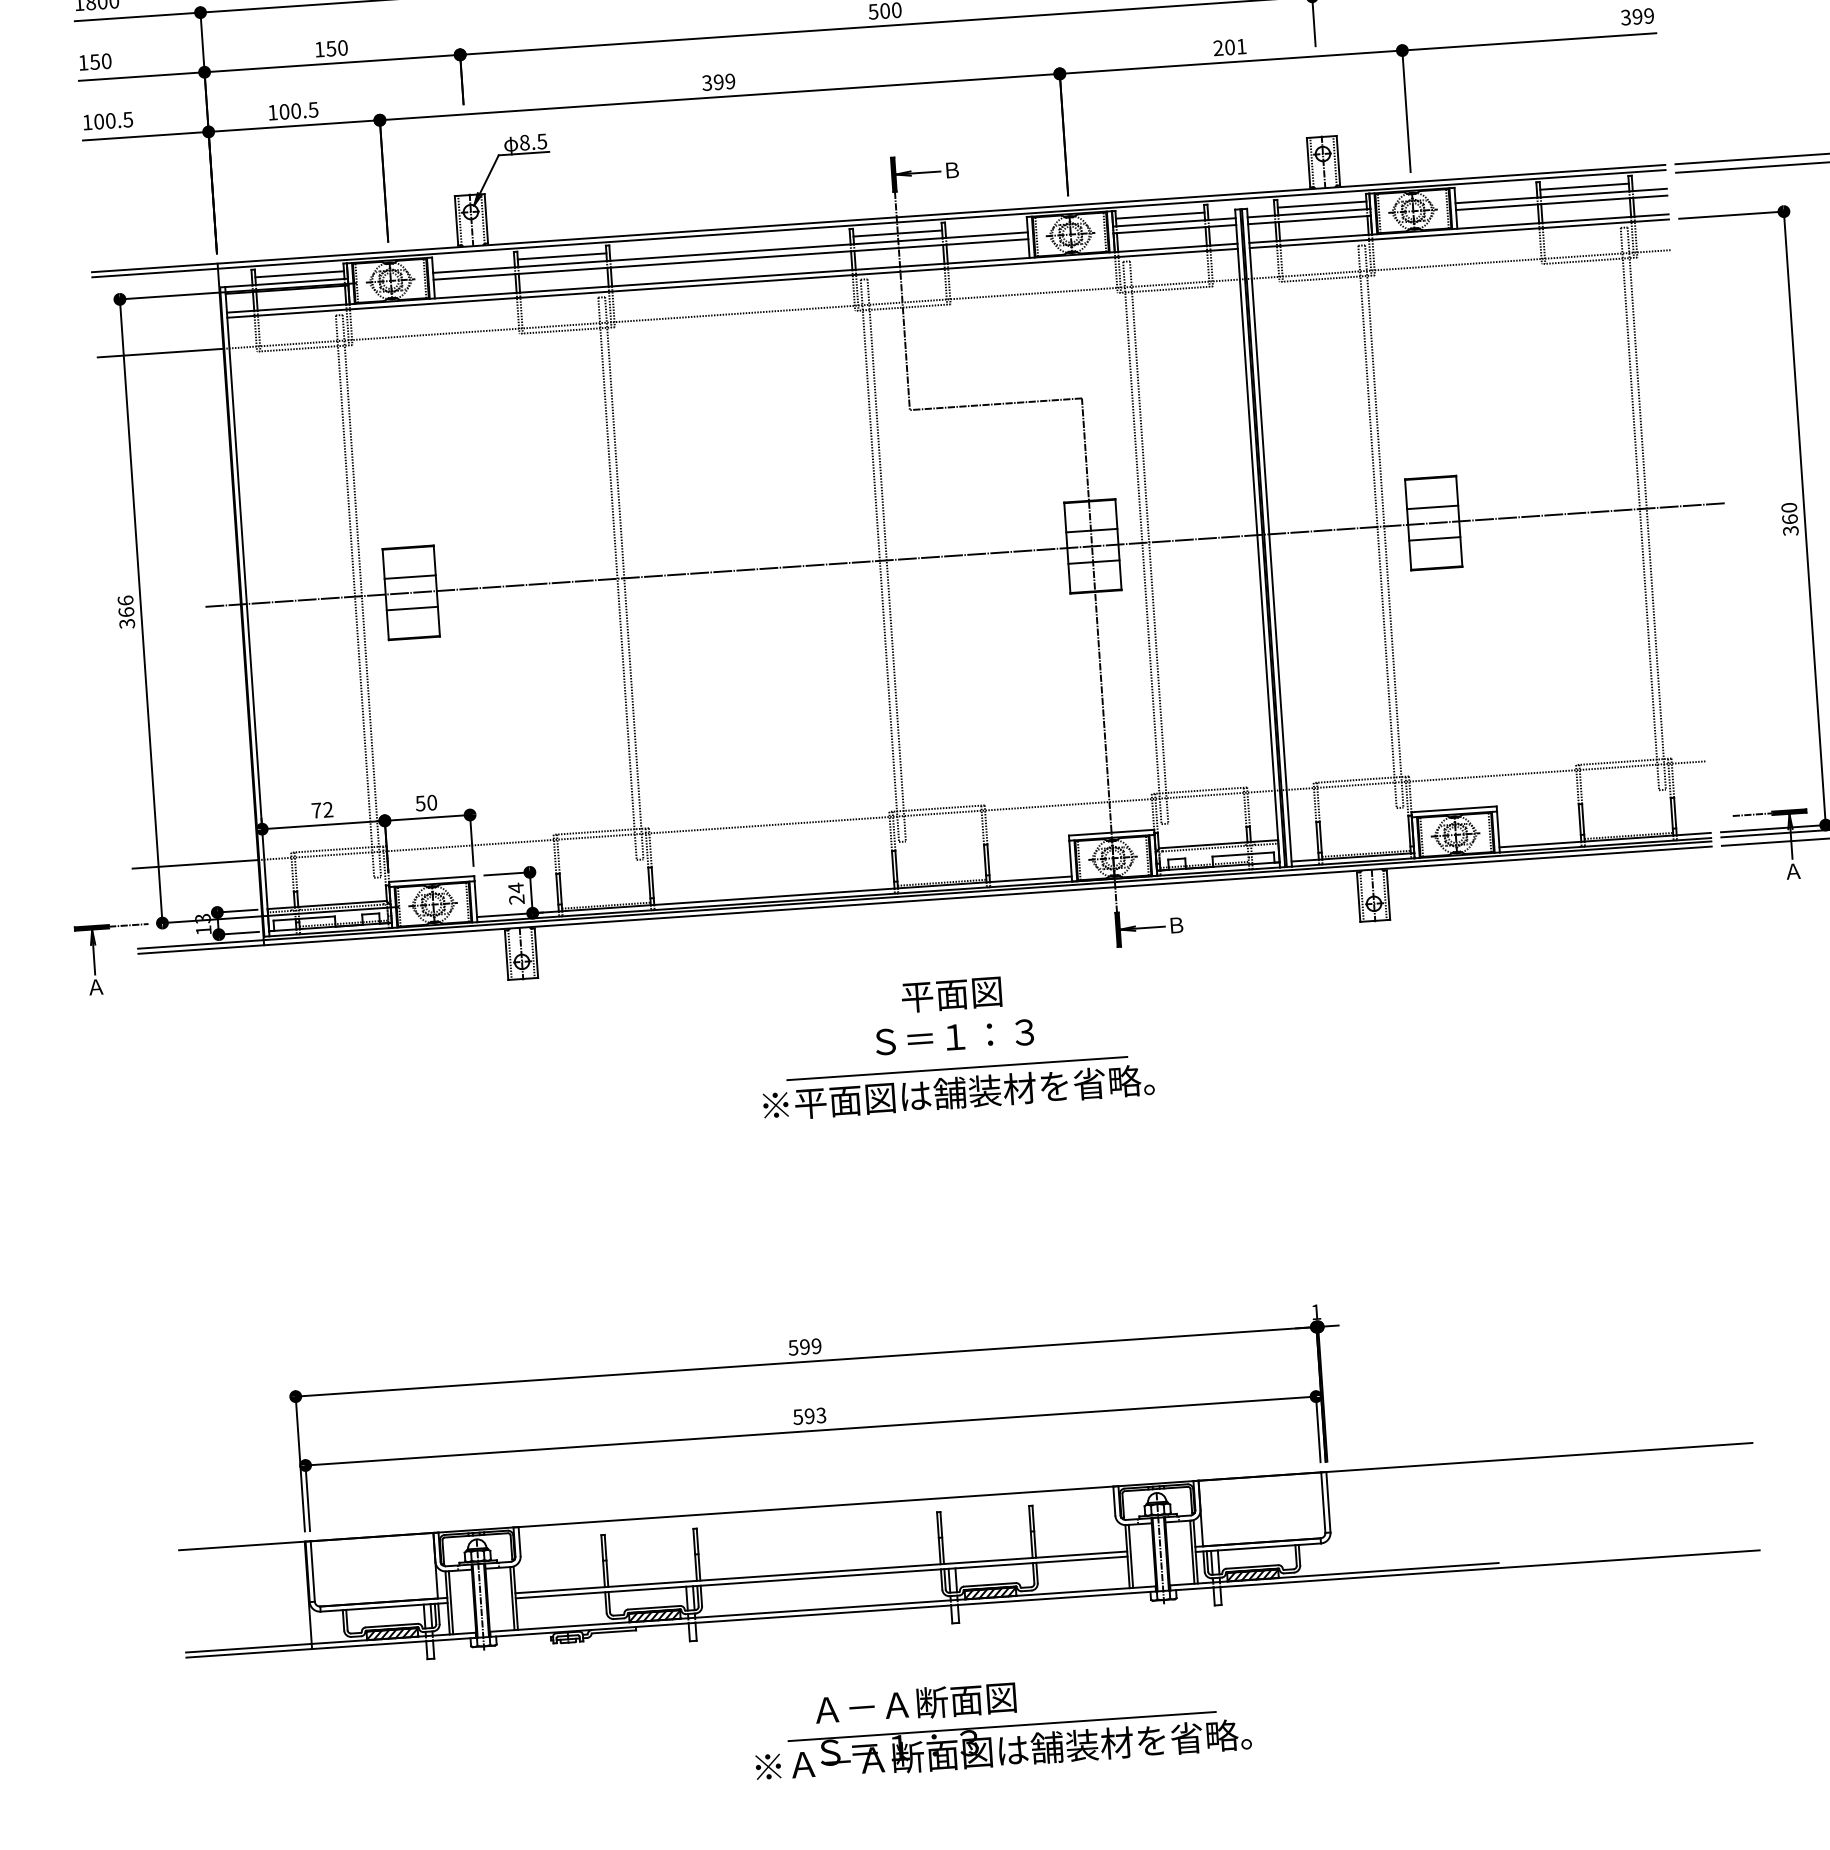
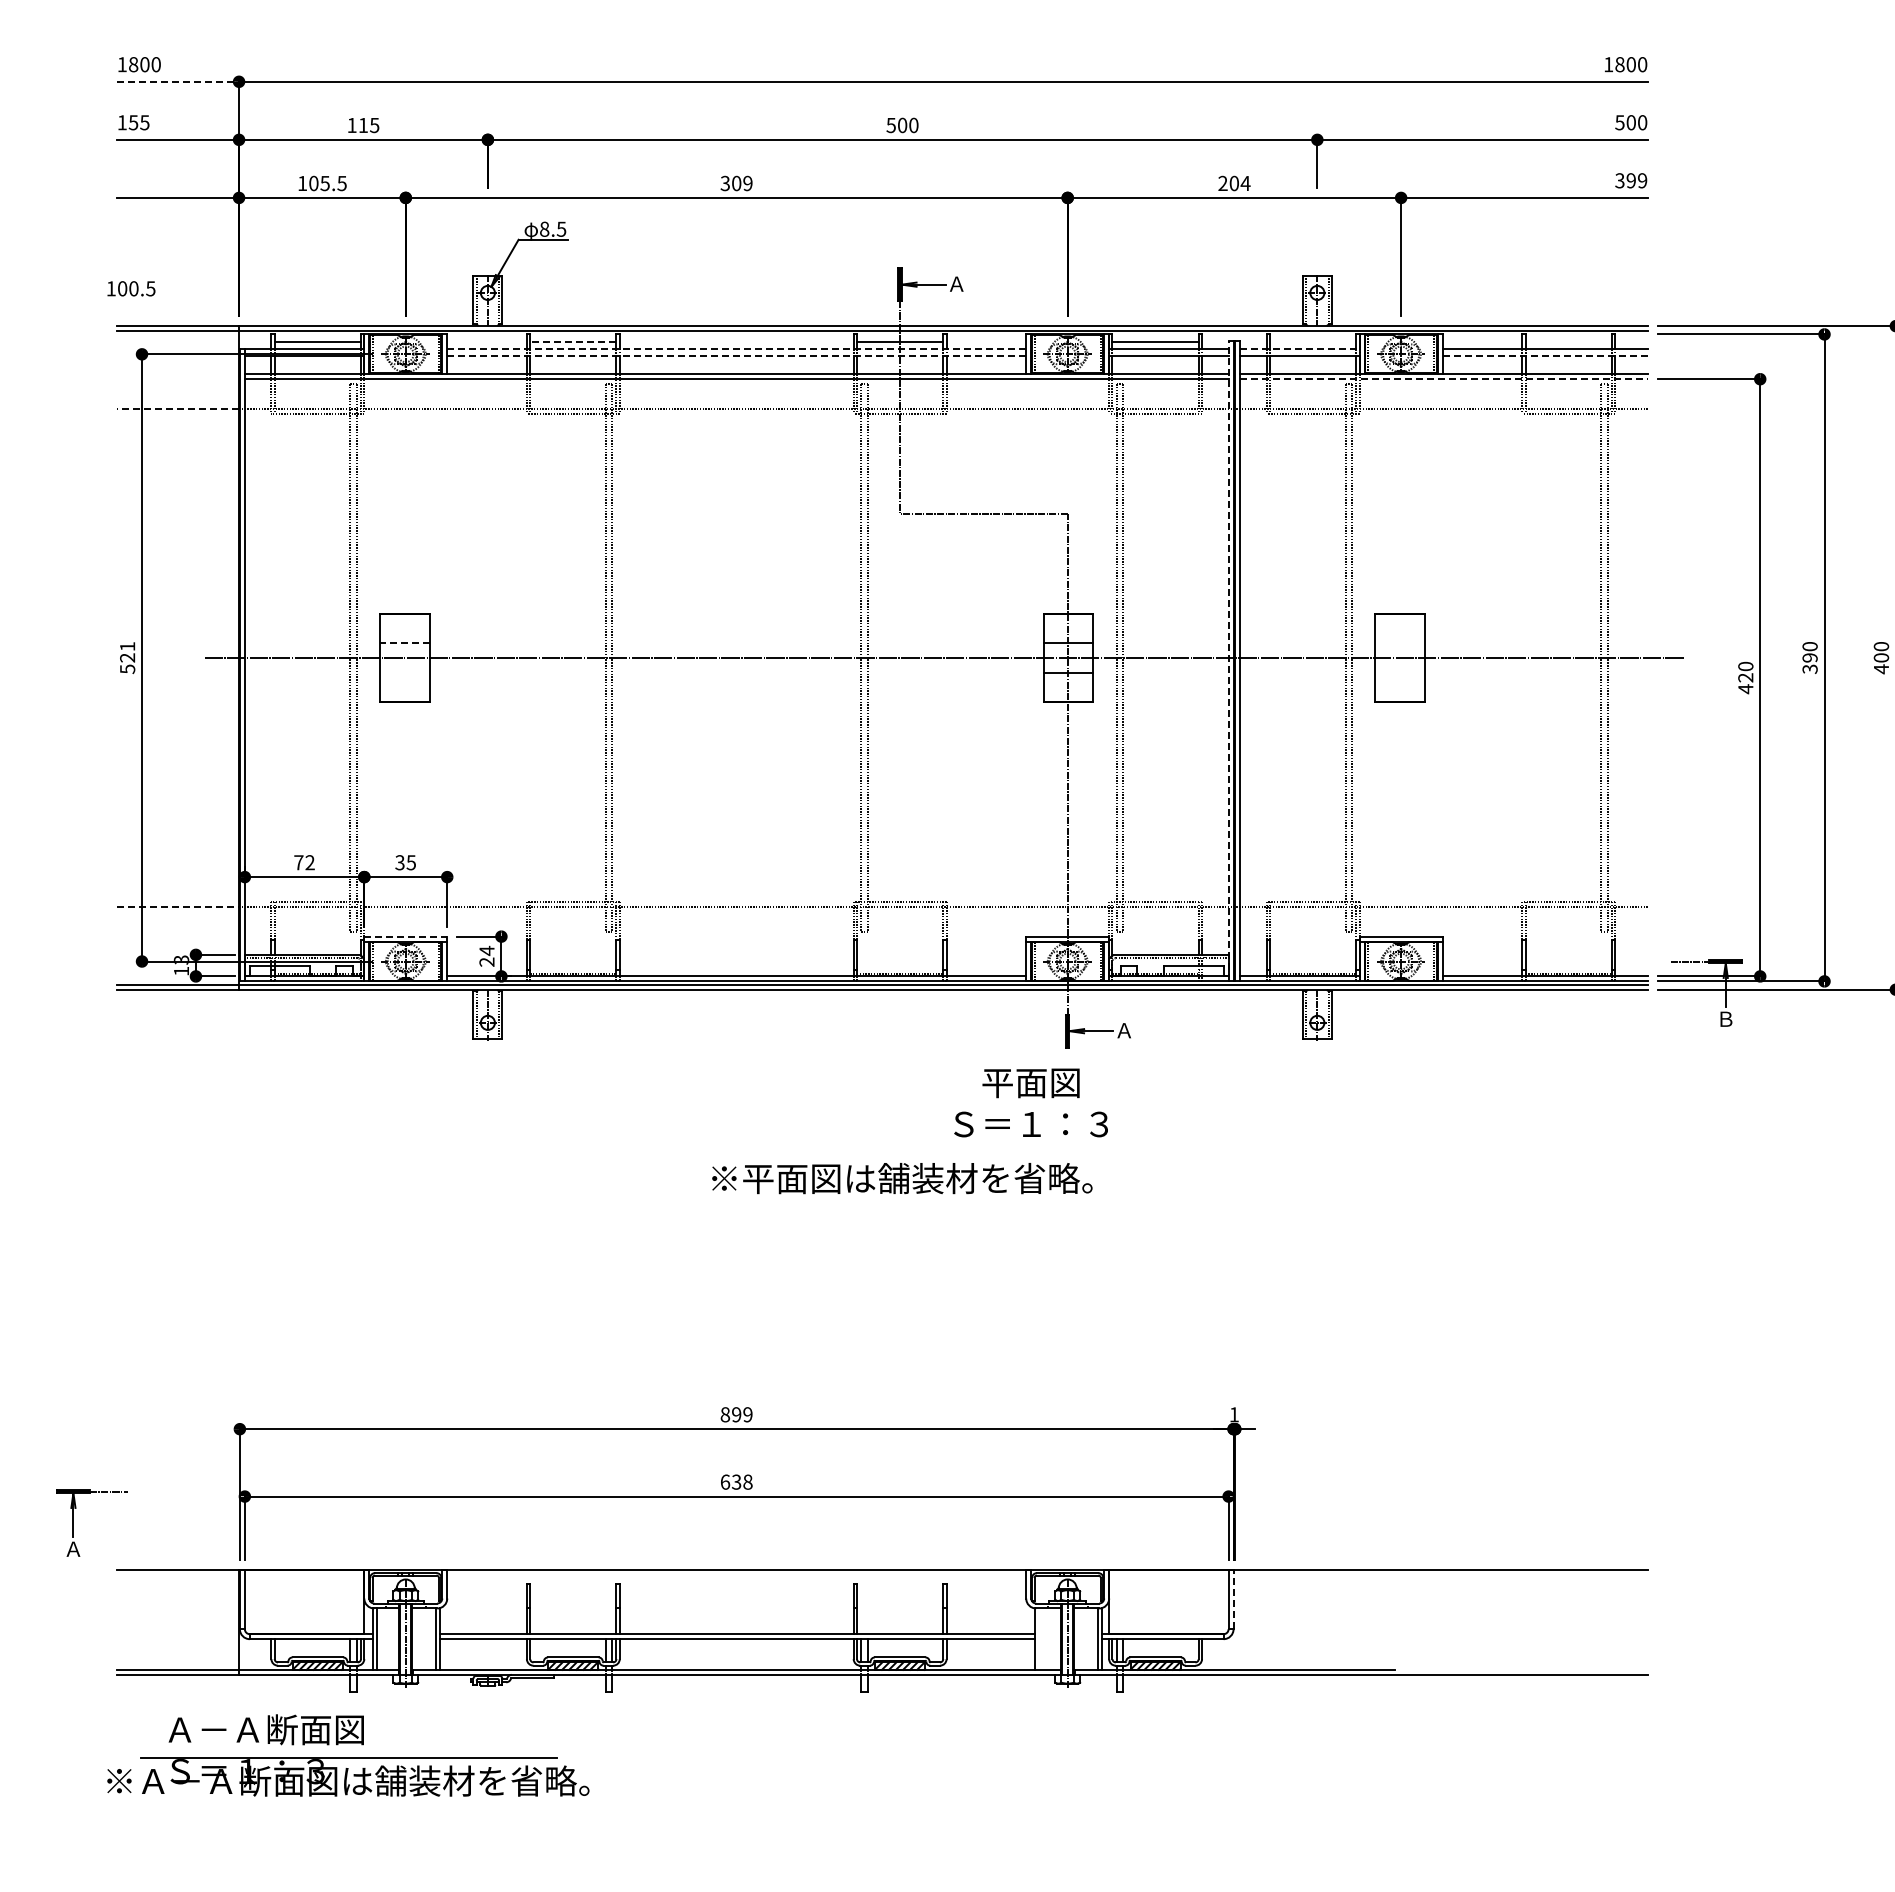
line: (138, 16) -> (178, 81), solid -> dashed
text: (1241, 46) -> (1245, 183), 201 -> 204
text: (336, 48) -> (368, 125), 150 -> 115
text: (106, 61) -> (144, 122), 150 -> 155
text: (718, 82) -> (736, 183), 399 -> 309
text: (295, 111) -> (324, 183), 100.5 -> 105.5
text: (108, 120) -> (131, 288), moved
text: (951, 169) -> (956, 283), Ｂ -> Ａ
line: (1584, 186) -> (1568, 341), removed
line: (1561, 203) -> (1545, 356), solid -> dashed
line: (1322, 204) -> (1313, 341), removed
line: (1308, 213) -> (1299, 349), solid -> dashed
line: (1459, 234) -> (1444, 379), solid -> dashed
line: (731, 252) -> (737, 349), solid -> dashed
line: (561, 256) -> (572, 341), solid -> dashed
line: (731, 259) -> (737, 356), solid -> dashed
line: (160, 353) -> (177, 409), solid -> dashed
line: (1432, 507) -> (1400, 642), removed
text: (1790, 525) -> (1745, 683), 360 -> 420
line: (1257, 537) -> (1228, 660), solid -> dashed
line: (1435, 539) -> (1400, 673), removed
line: (409, 577) -> (404, 642), solid -> dashed
line: (411, 608) -> (404, 673), removed
text: (126, 611) -> (127, 657), 366 -> 521
text: (426, 802) -> (405, 862), 50 -> 35
line: (196, 864) -> (178, 906), solid -> dashed
text: (1793, 870) -> (1725, 1018), Ａ -> Ｂ
line: (432, 878) -> (406, 936), solid -> dashed
text: (1175, 925) -> (1123, 1030), Ｂ -> Ａ
part: (94, 959) -> (73, 1522), moved
text: (952, 1014) -> (1030, 1102), moved
line: (957, 1068) -> (902, 1154), removed
text: (793, 1347) -> (725, 1414), 599 -> 899
text: (809, 1415) -> (736, 1481), 593 -> 638
line: (1328, 1502) -> (1233, 1599), solid -> dashed
line: (1130, 1555) -> (1038, 1638), removed
part: (1001, 1724) -> (348, 1755), moved

